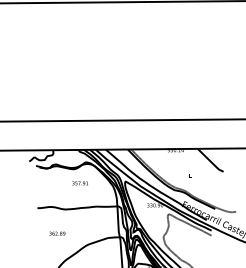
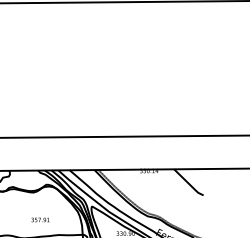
text: (79, 183) -> (39, 220), moved

